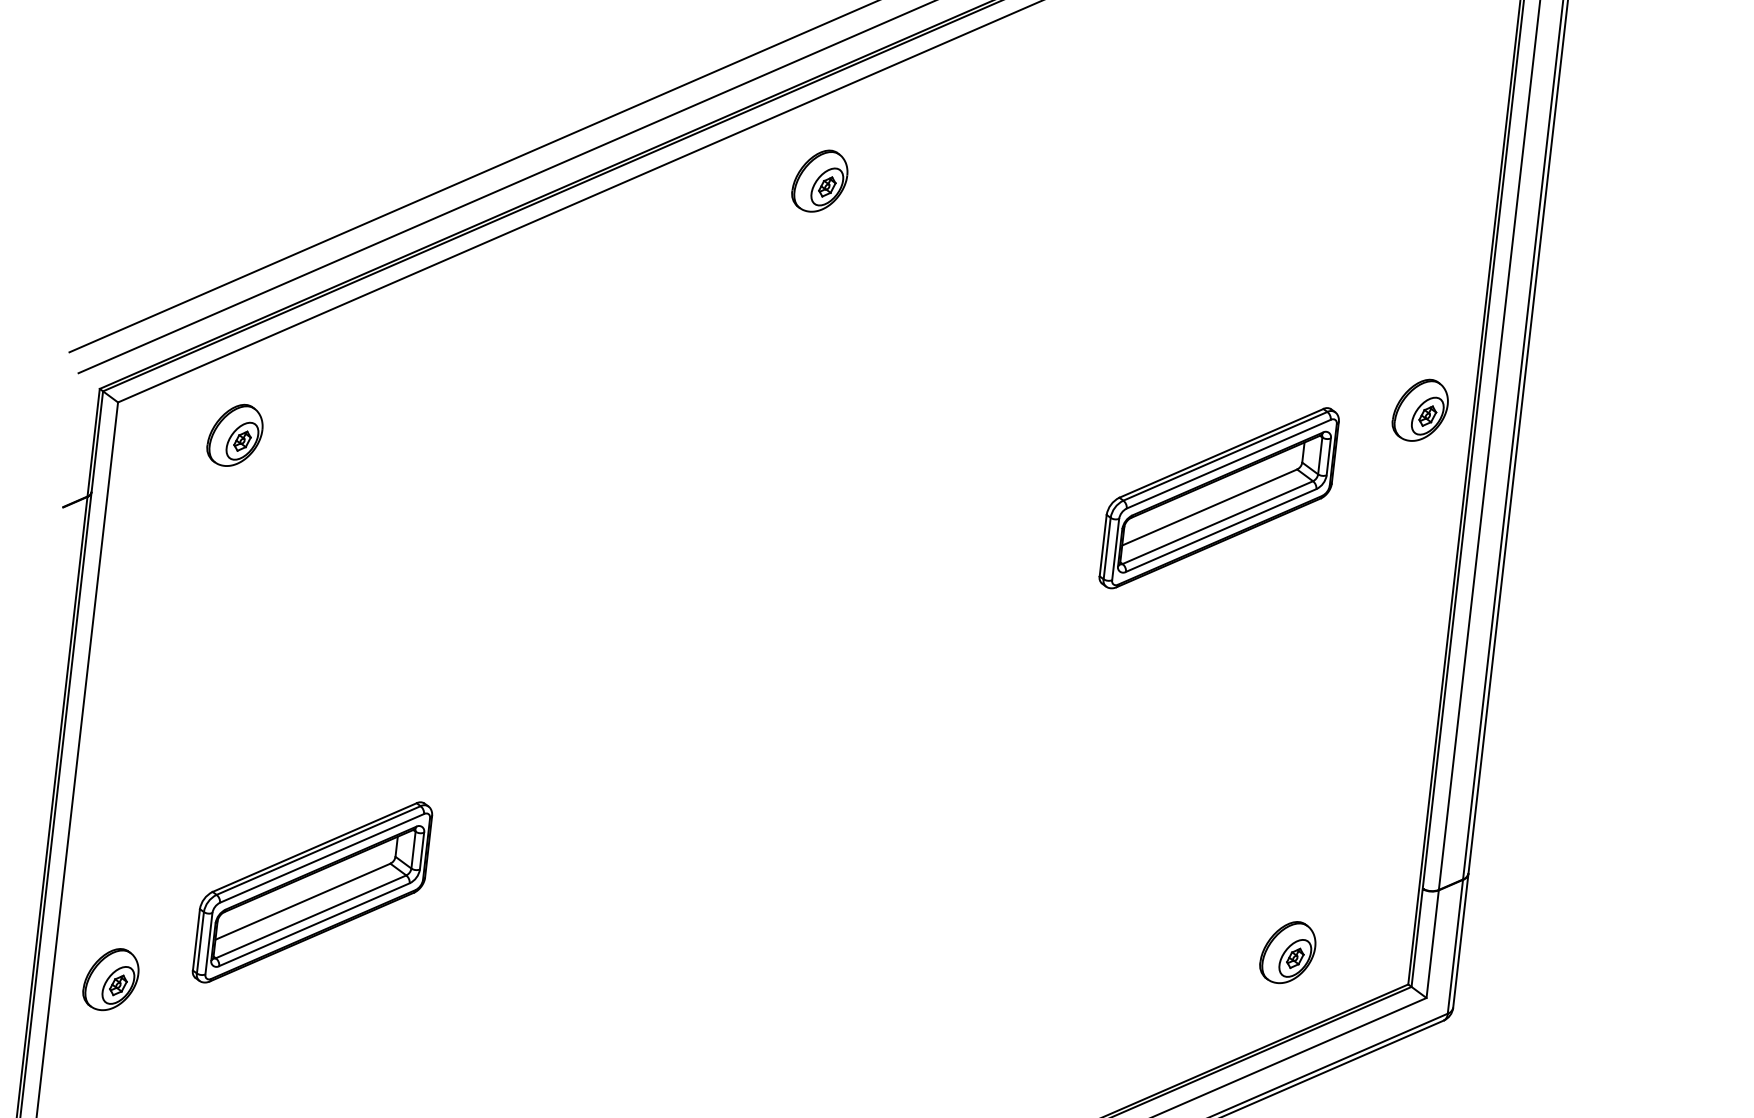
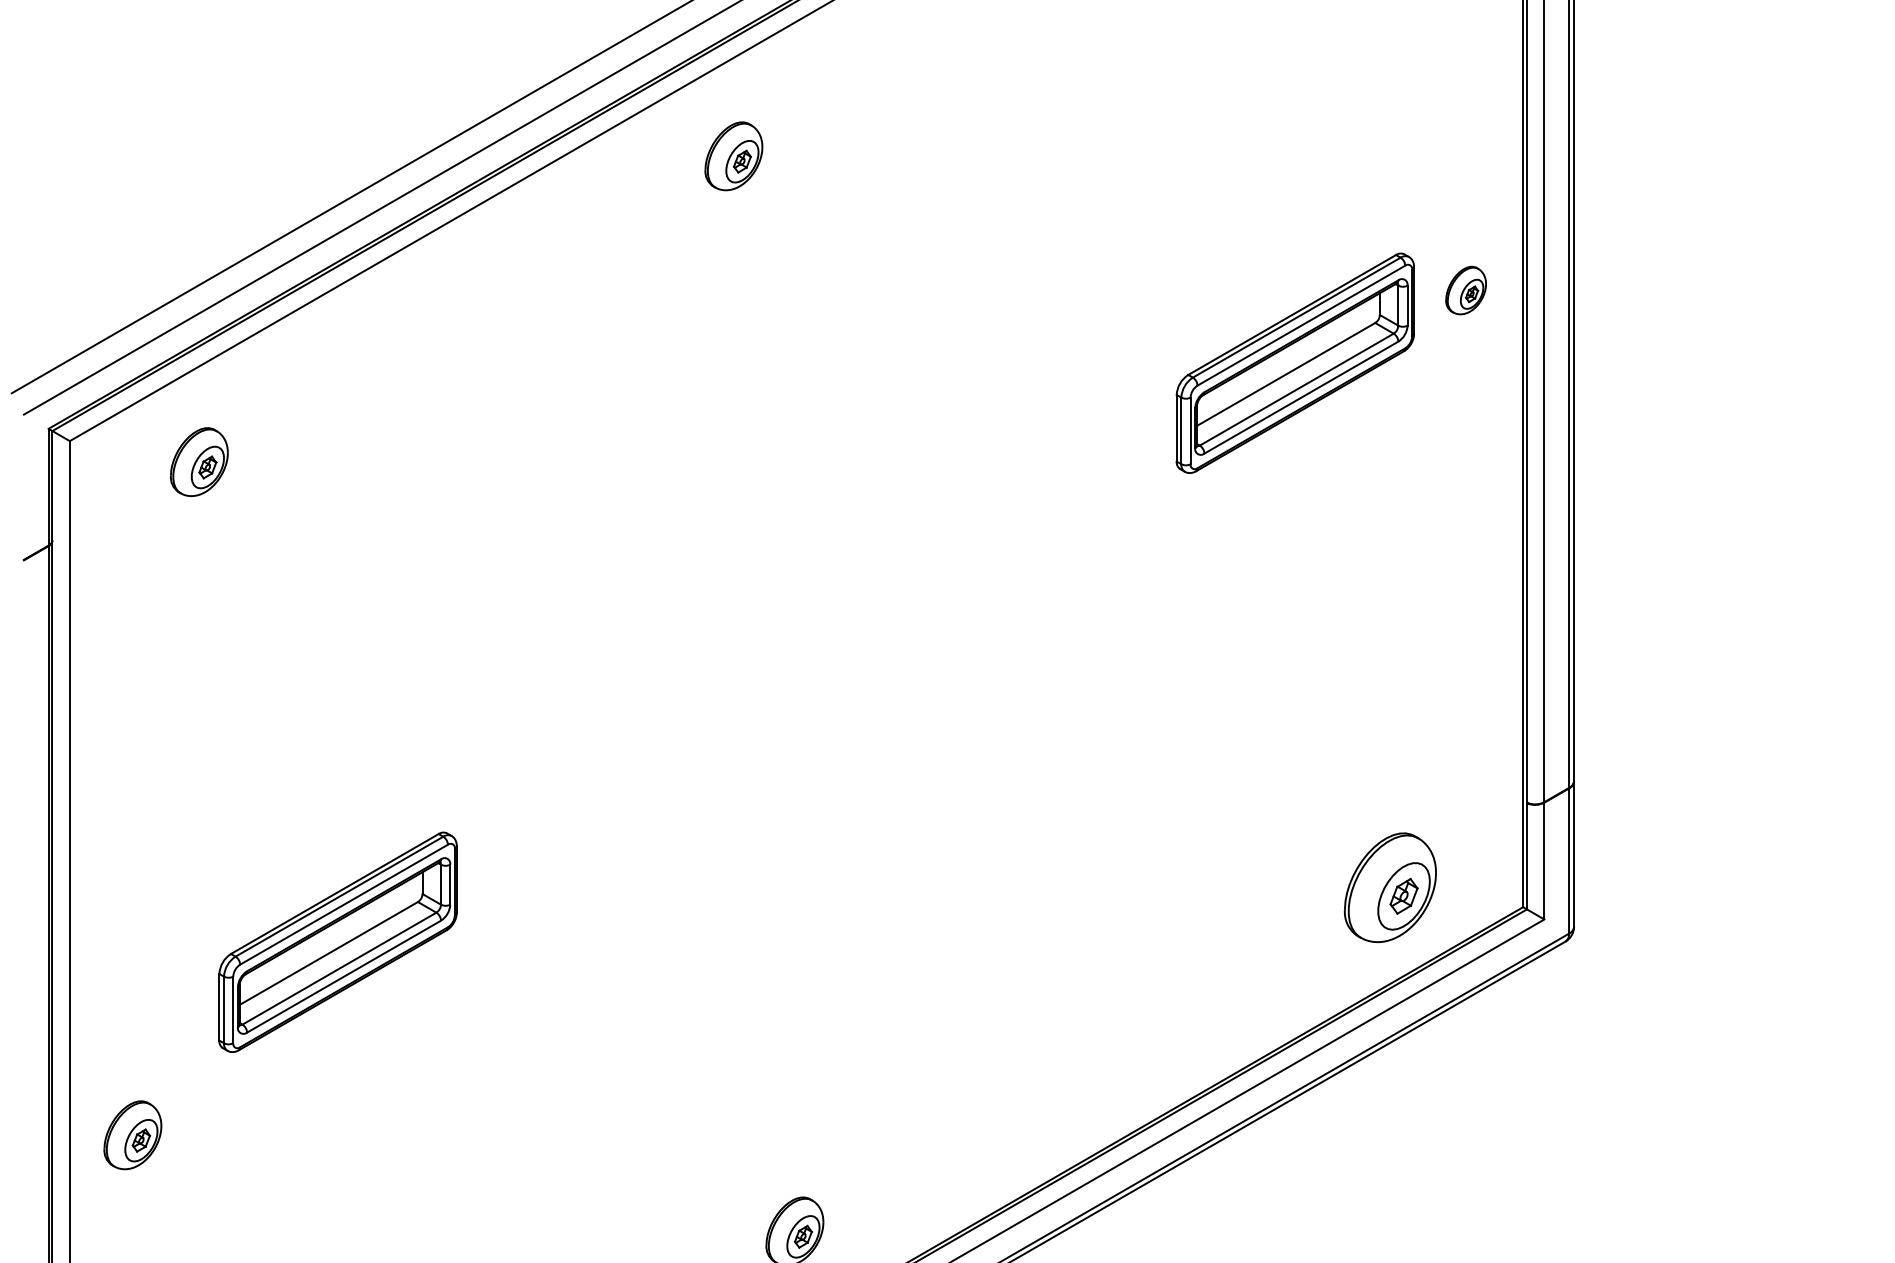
part: (819, 181) -> (733, 156), moved
part: (1419, 410) -> (1465, 290), size x0.7
part: (1218, 497) -> (1294, 362), moved
part: (1288, 952) -> (1390, 887), size x1.6
part: (110, 979) -> (132, 1135), moved

